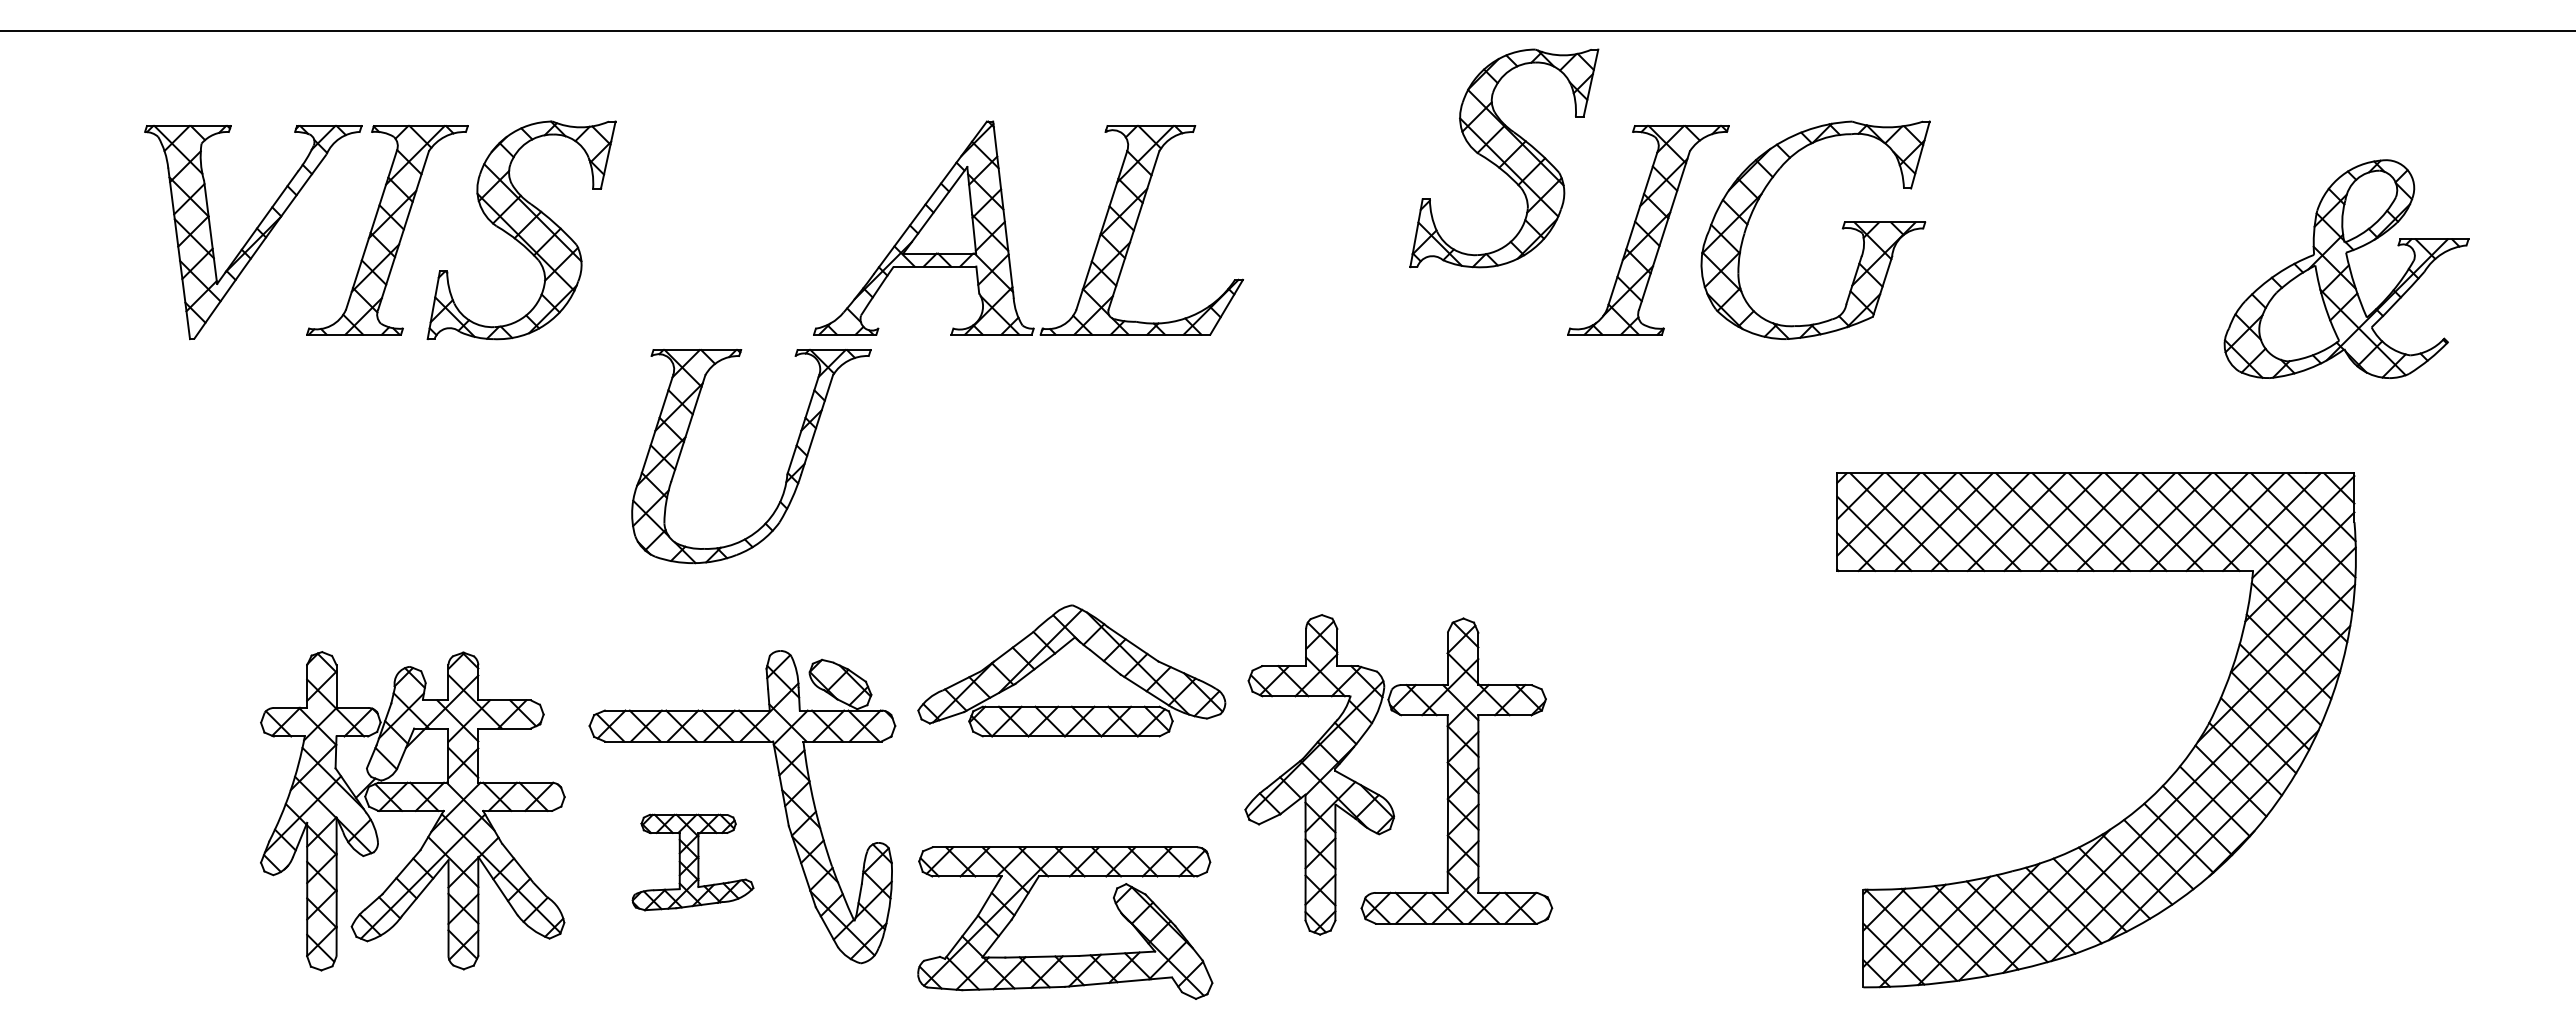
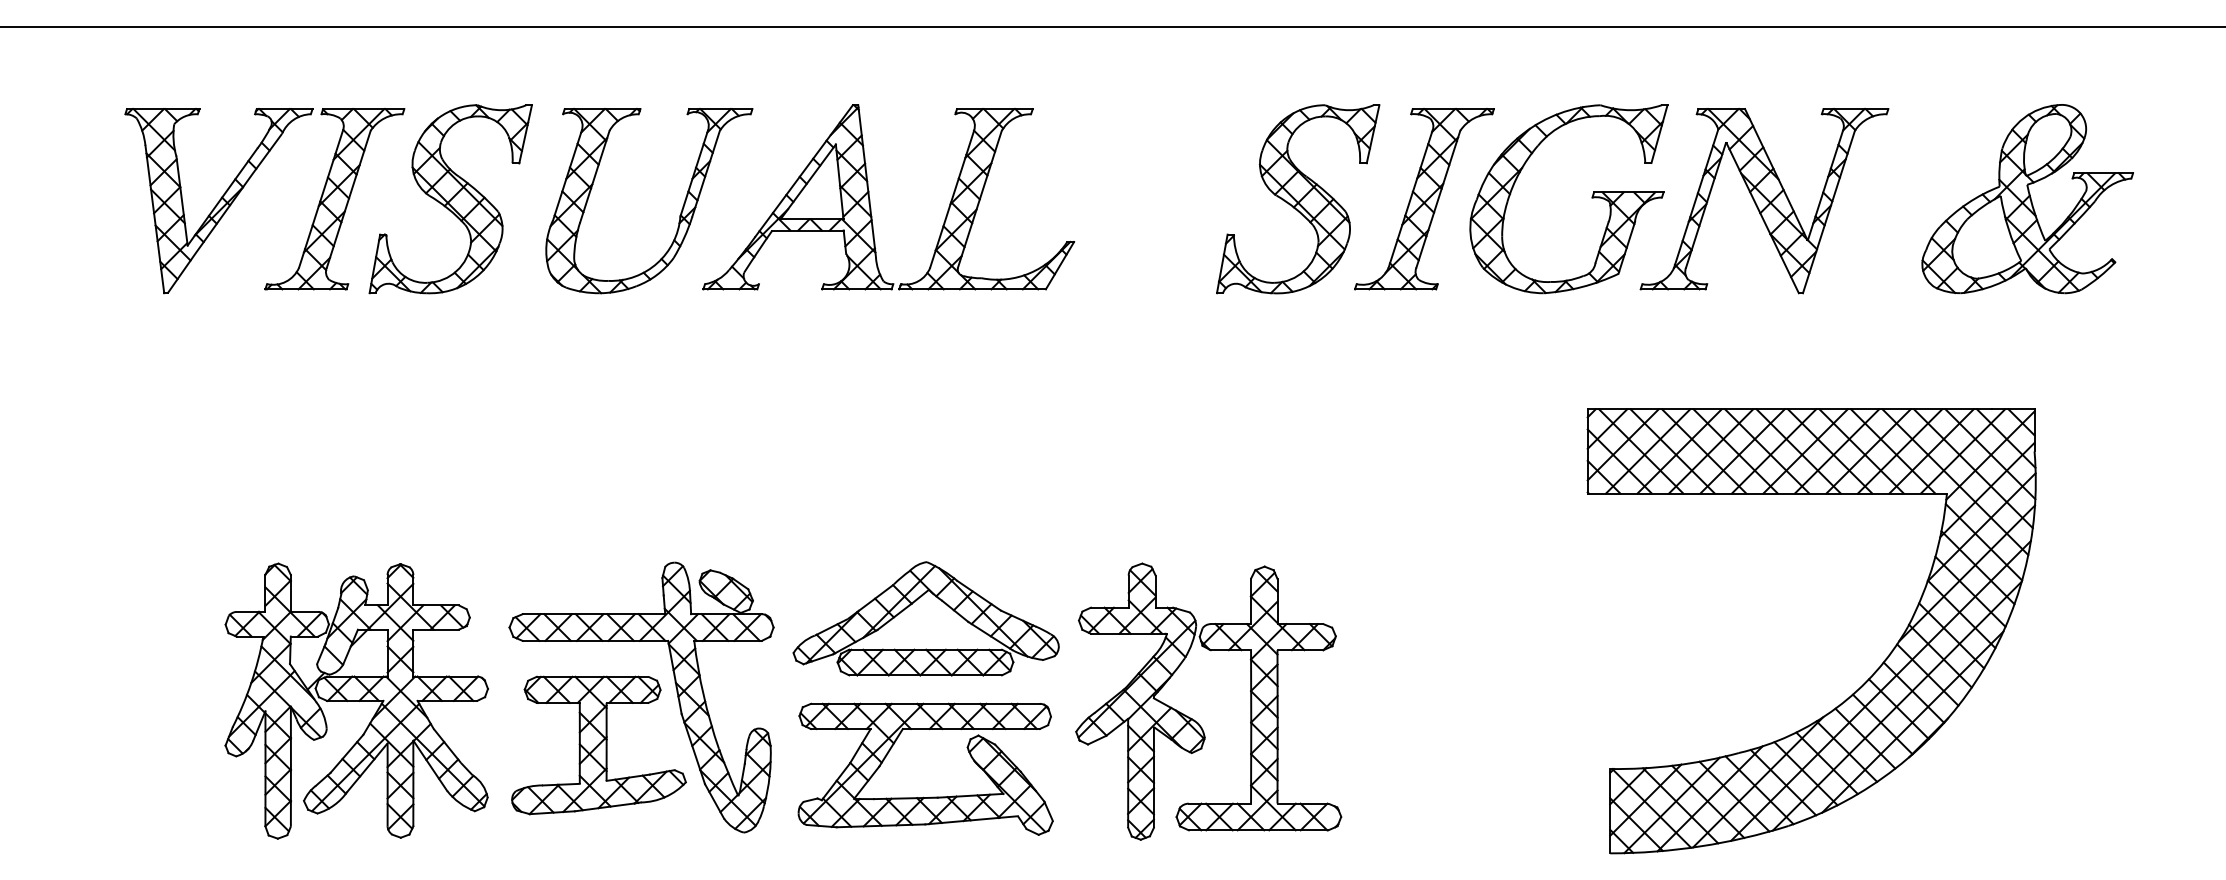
part: (1504, 158) -> (1298, 199), moved
part: (2041, 232) -> (1764, 201), added
part: (2346, 268) -> (2027, 198), moved
part: (786, 472) -> (679, 214), moved
part: (1059, 651) -> (915, 602), moved
part: (1383, 796) -> (1195, 720), moved
part: (692, 862) -> (598, 745), size x1.67
part: (1065, 955) -> (925, 797), moved

